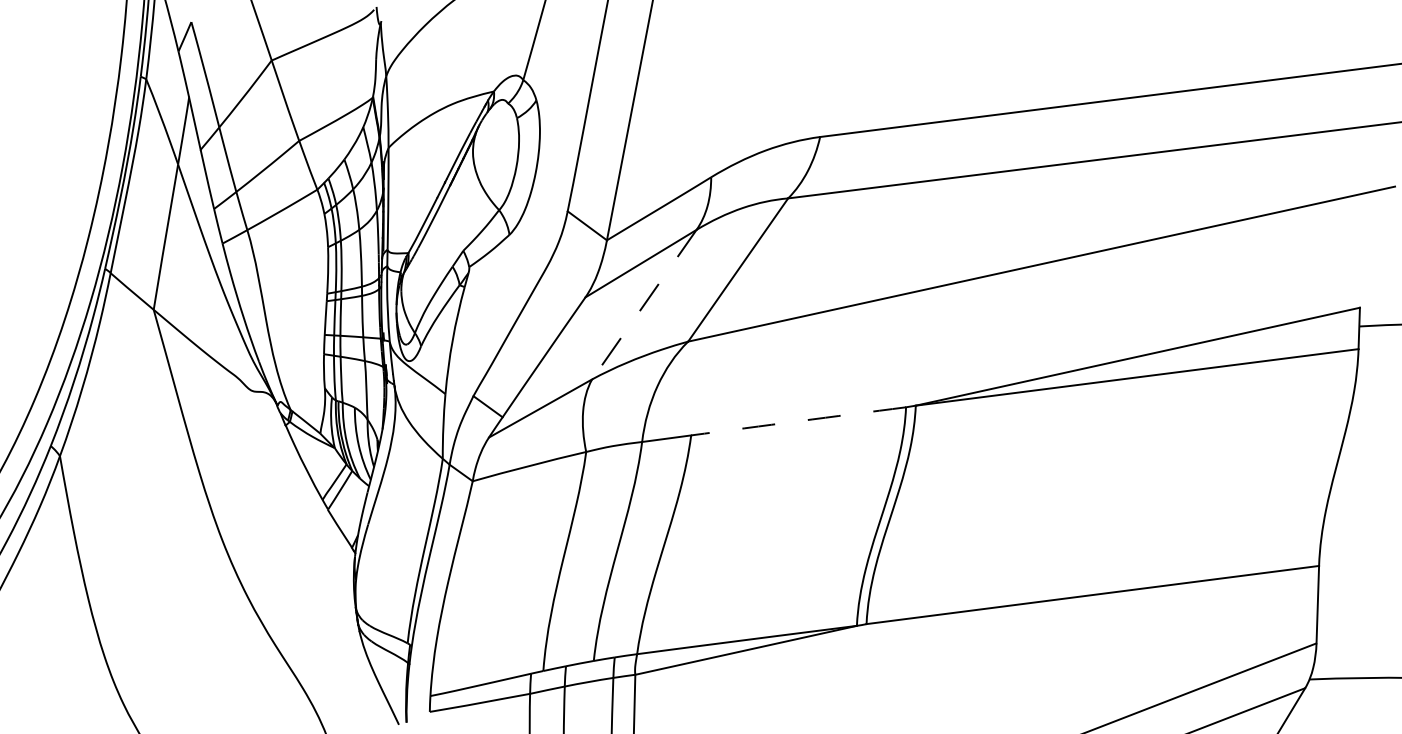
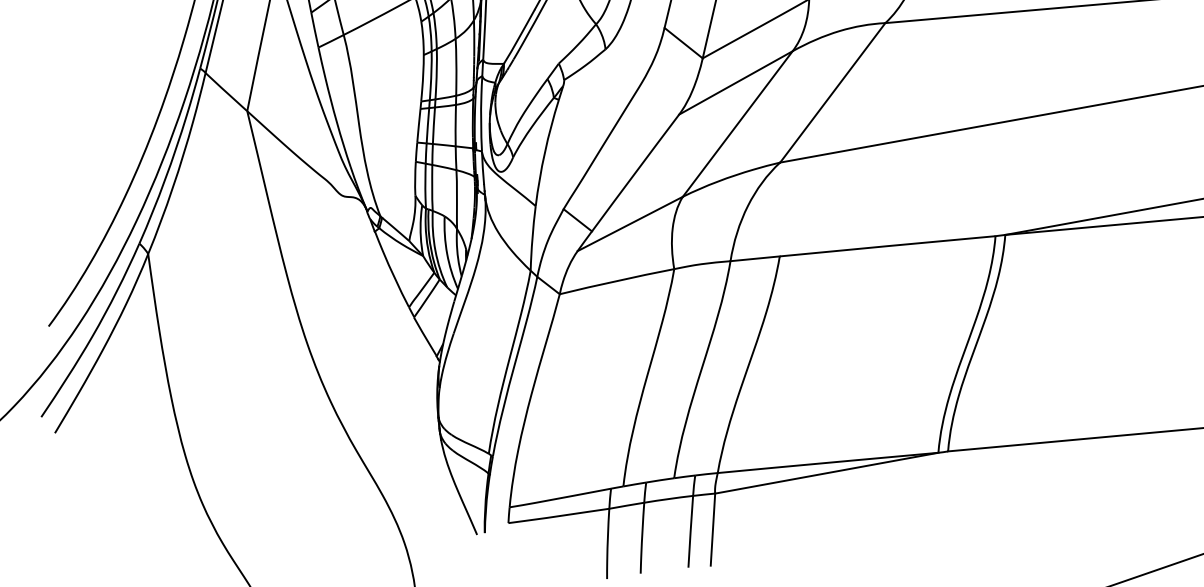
line: (644, 305) -> (737, 124), dashed -> solid
arc: (798, 421) -> (887, 246), dashed -> solid

